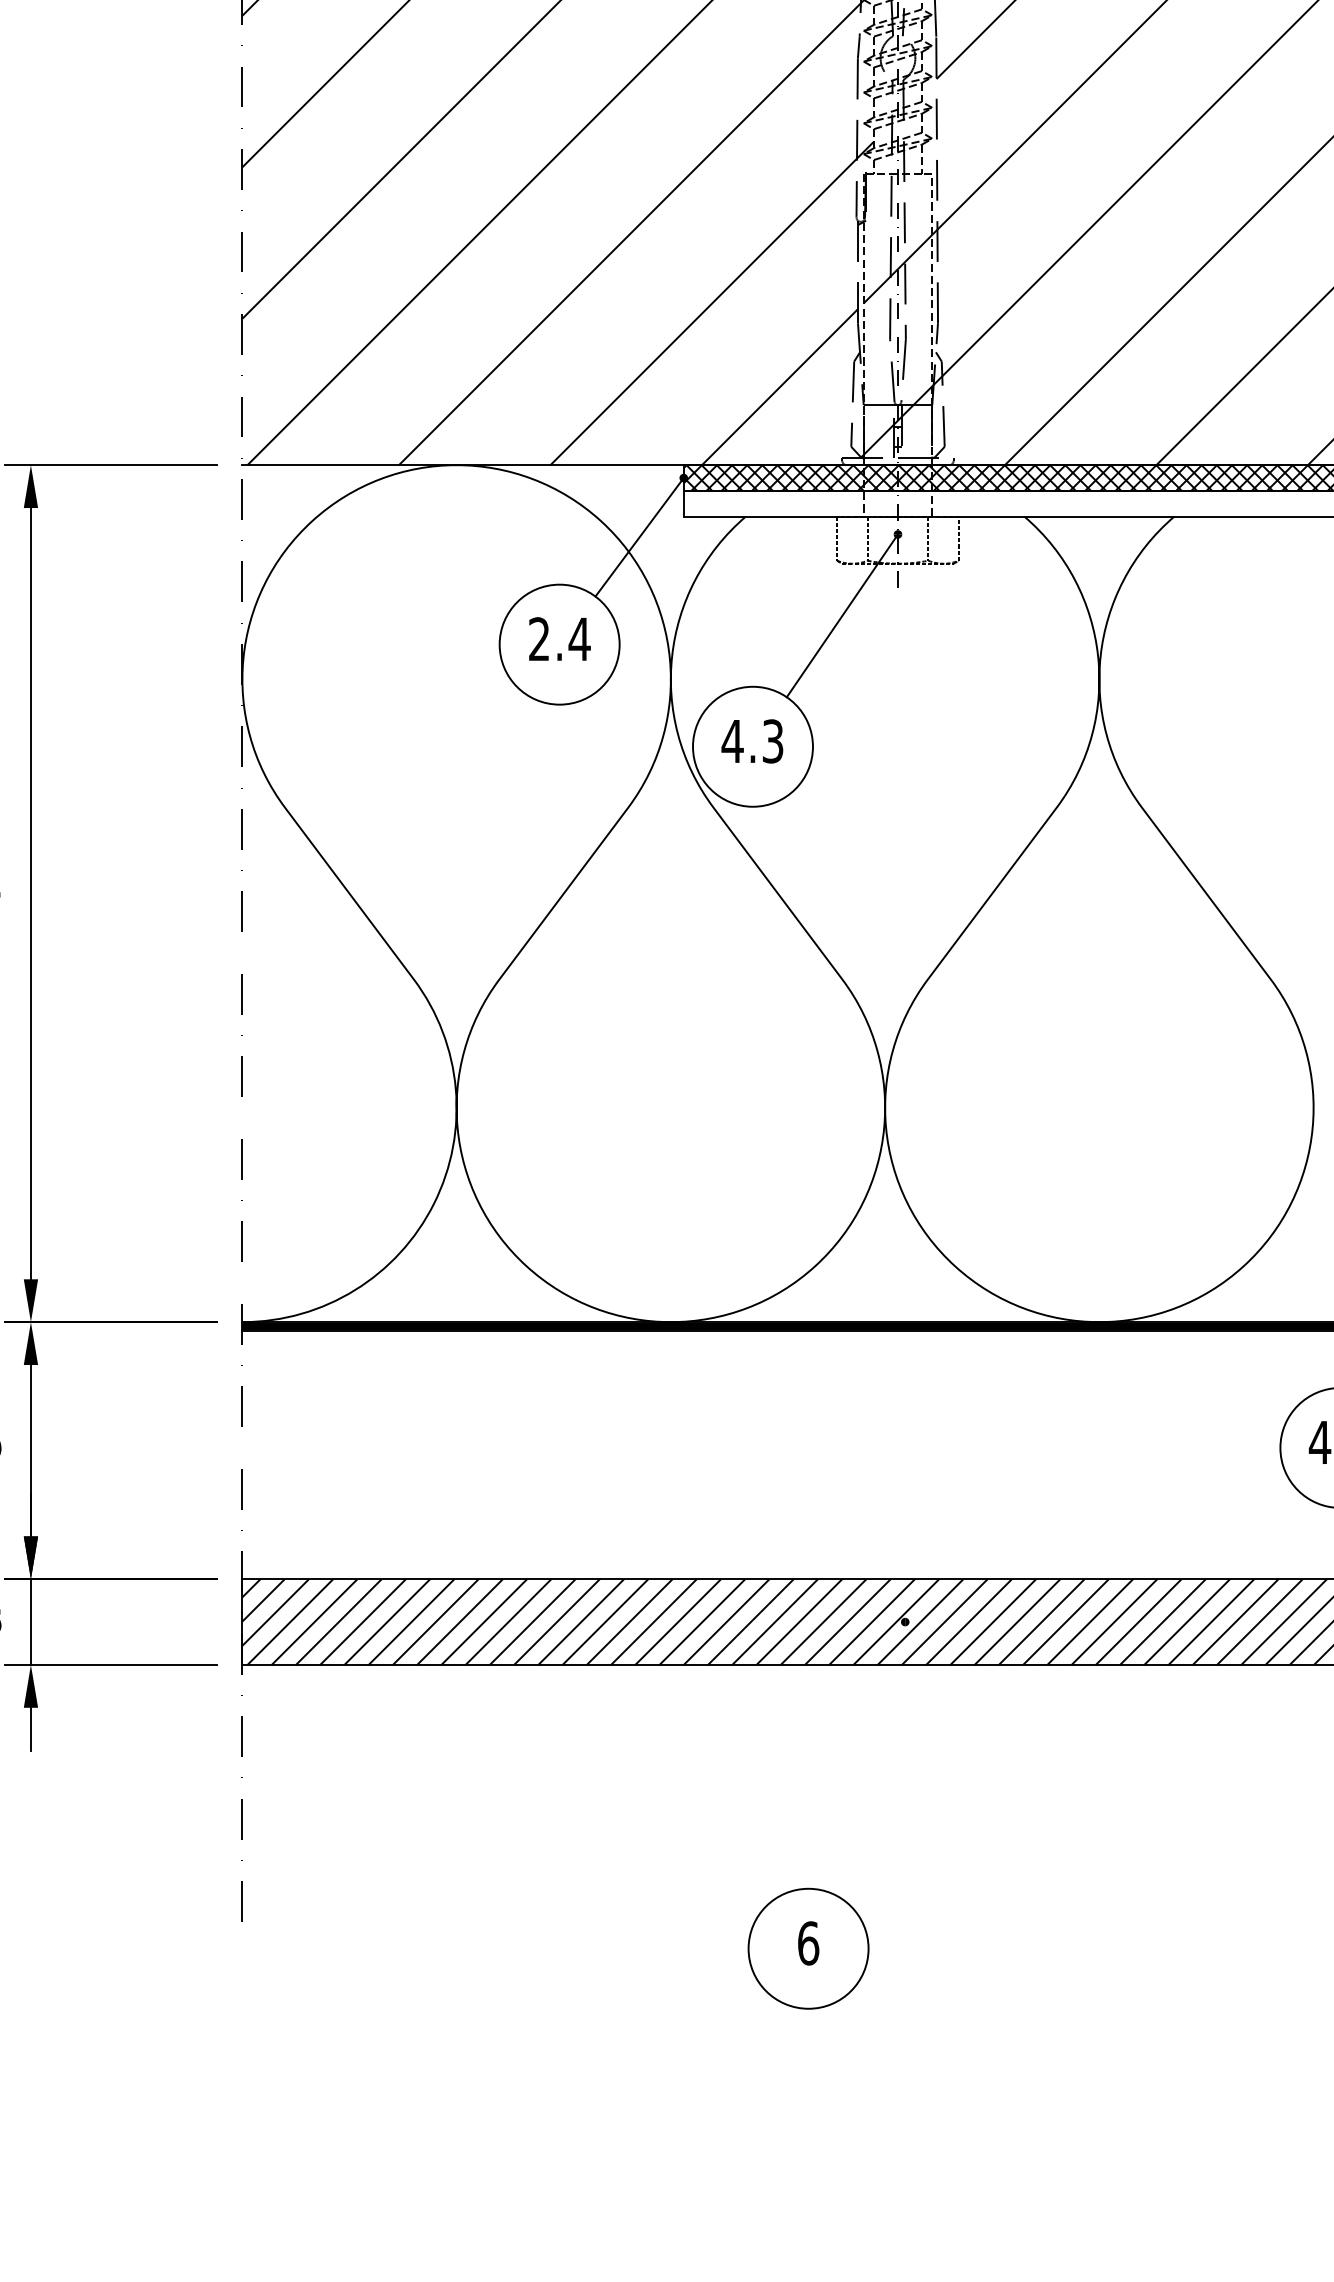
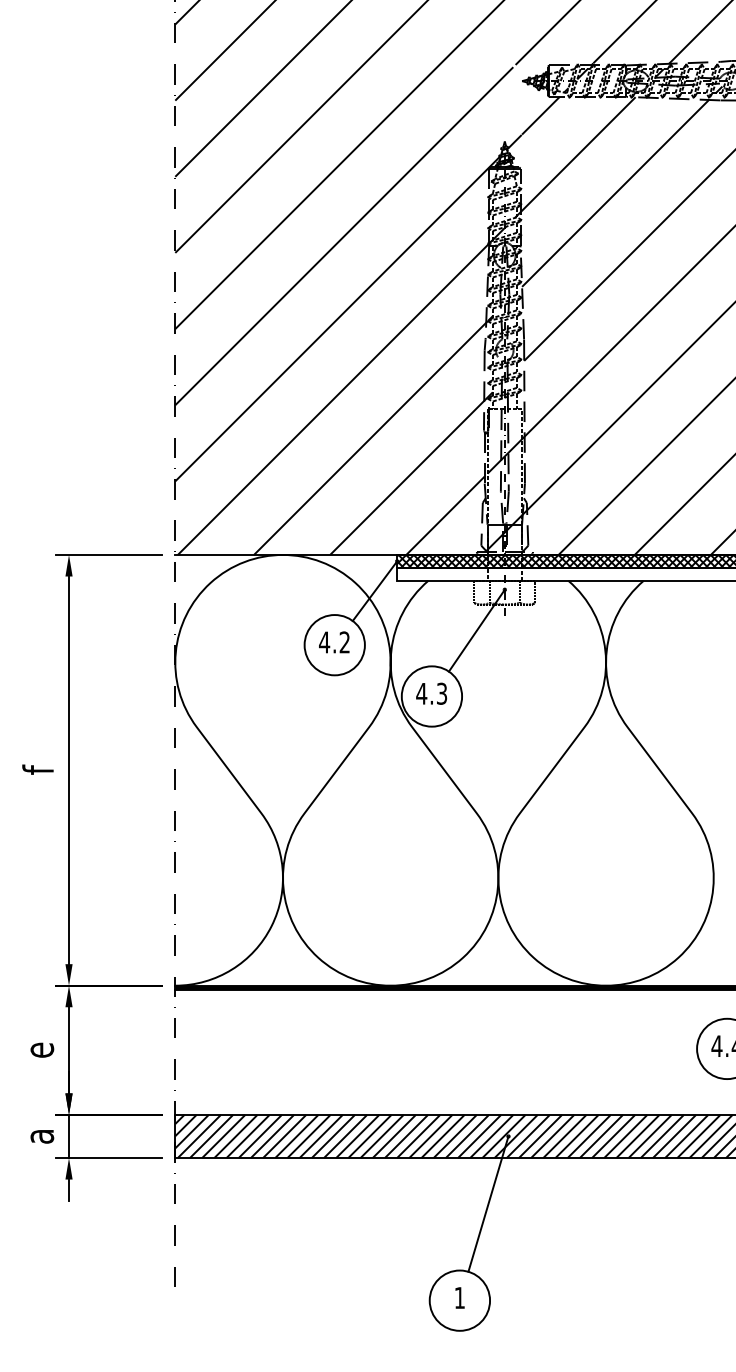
text: (559, 639) -> (334, 642), 2.4 -> 4.2
line: (865, 1755) -> (488, 1203), added
text: (807, 1942) -> (459, 1297), 6 -> 1

